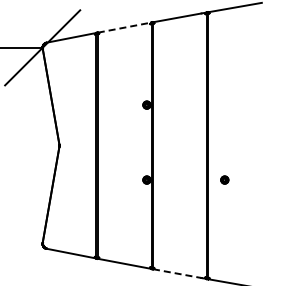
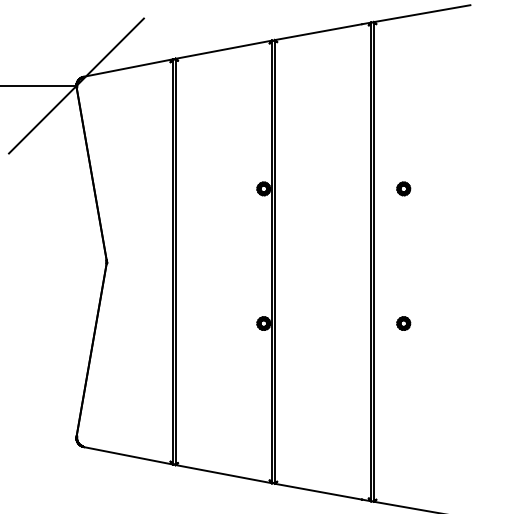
line: (125, 27) -> (225, 49), dashed -> solid
part: (224, 104) -> (403, 187), added
line: (177, 273) -> (318, 491), dashed -> solid

